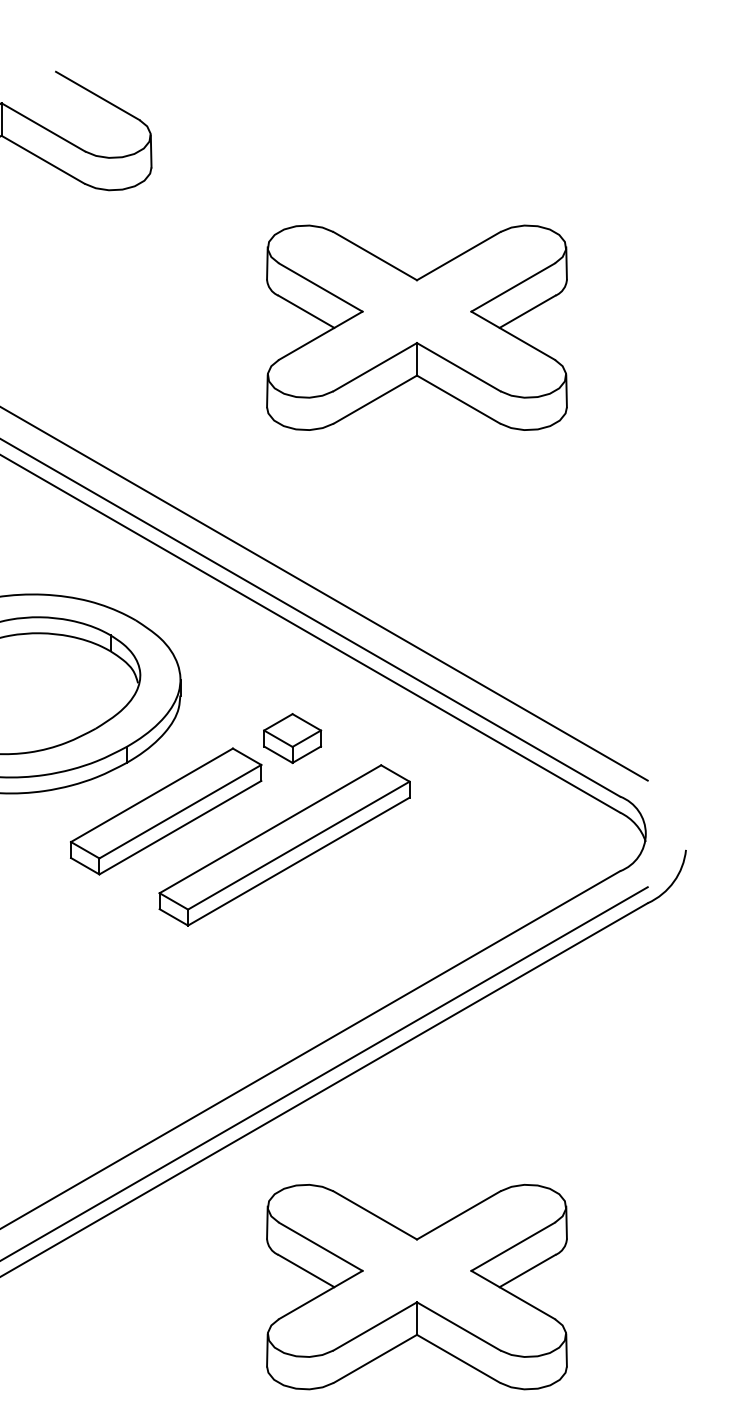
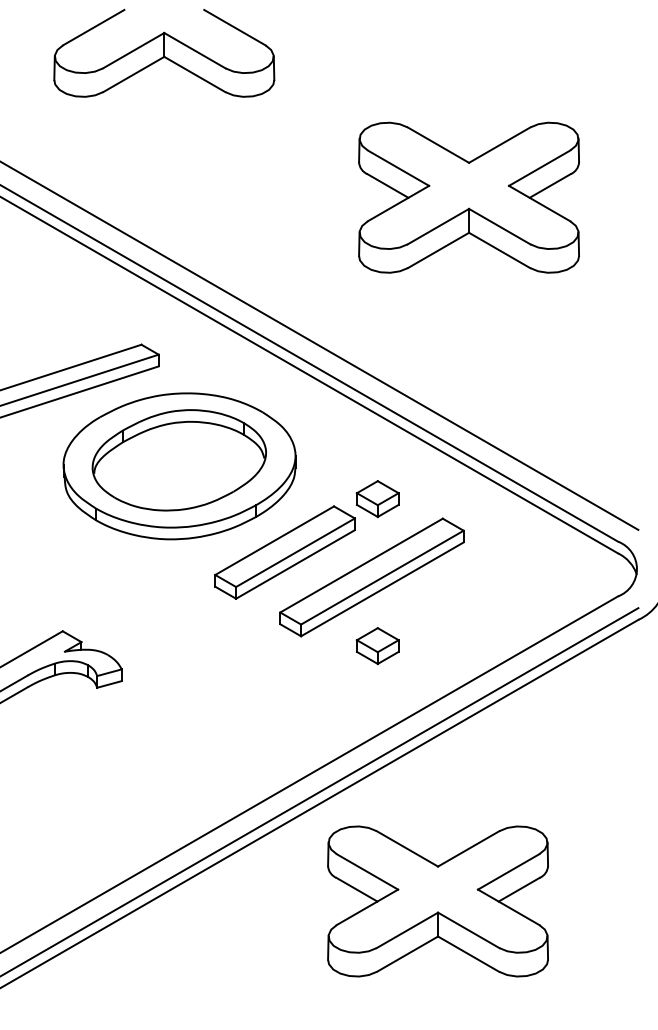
part: (292, 938) -> (377, 645), added
part: (416, 1287) -> (437, 901), moved

